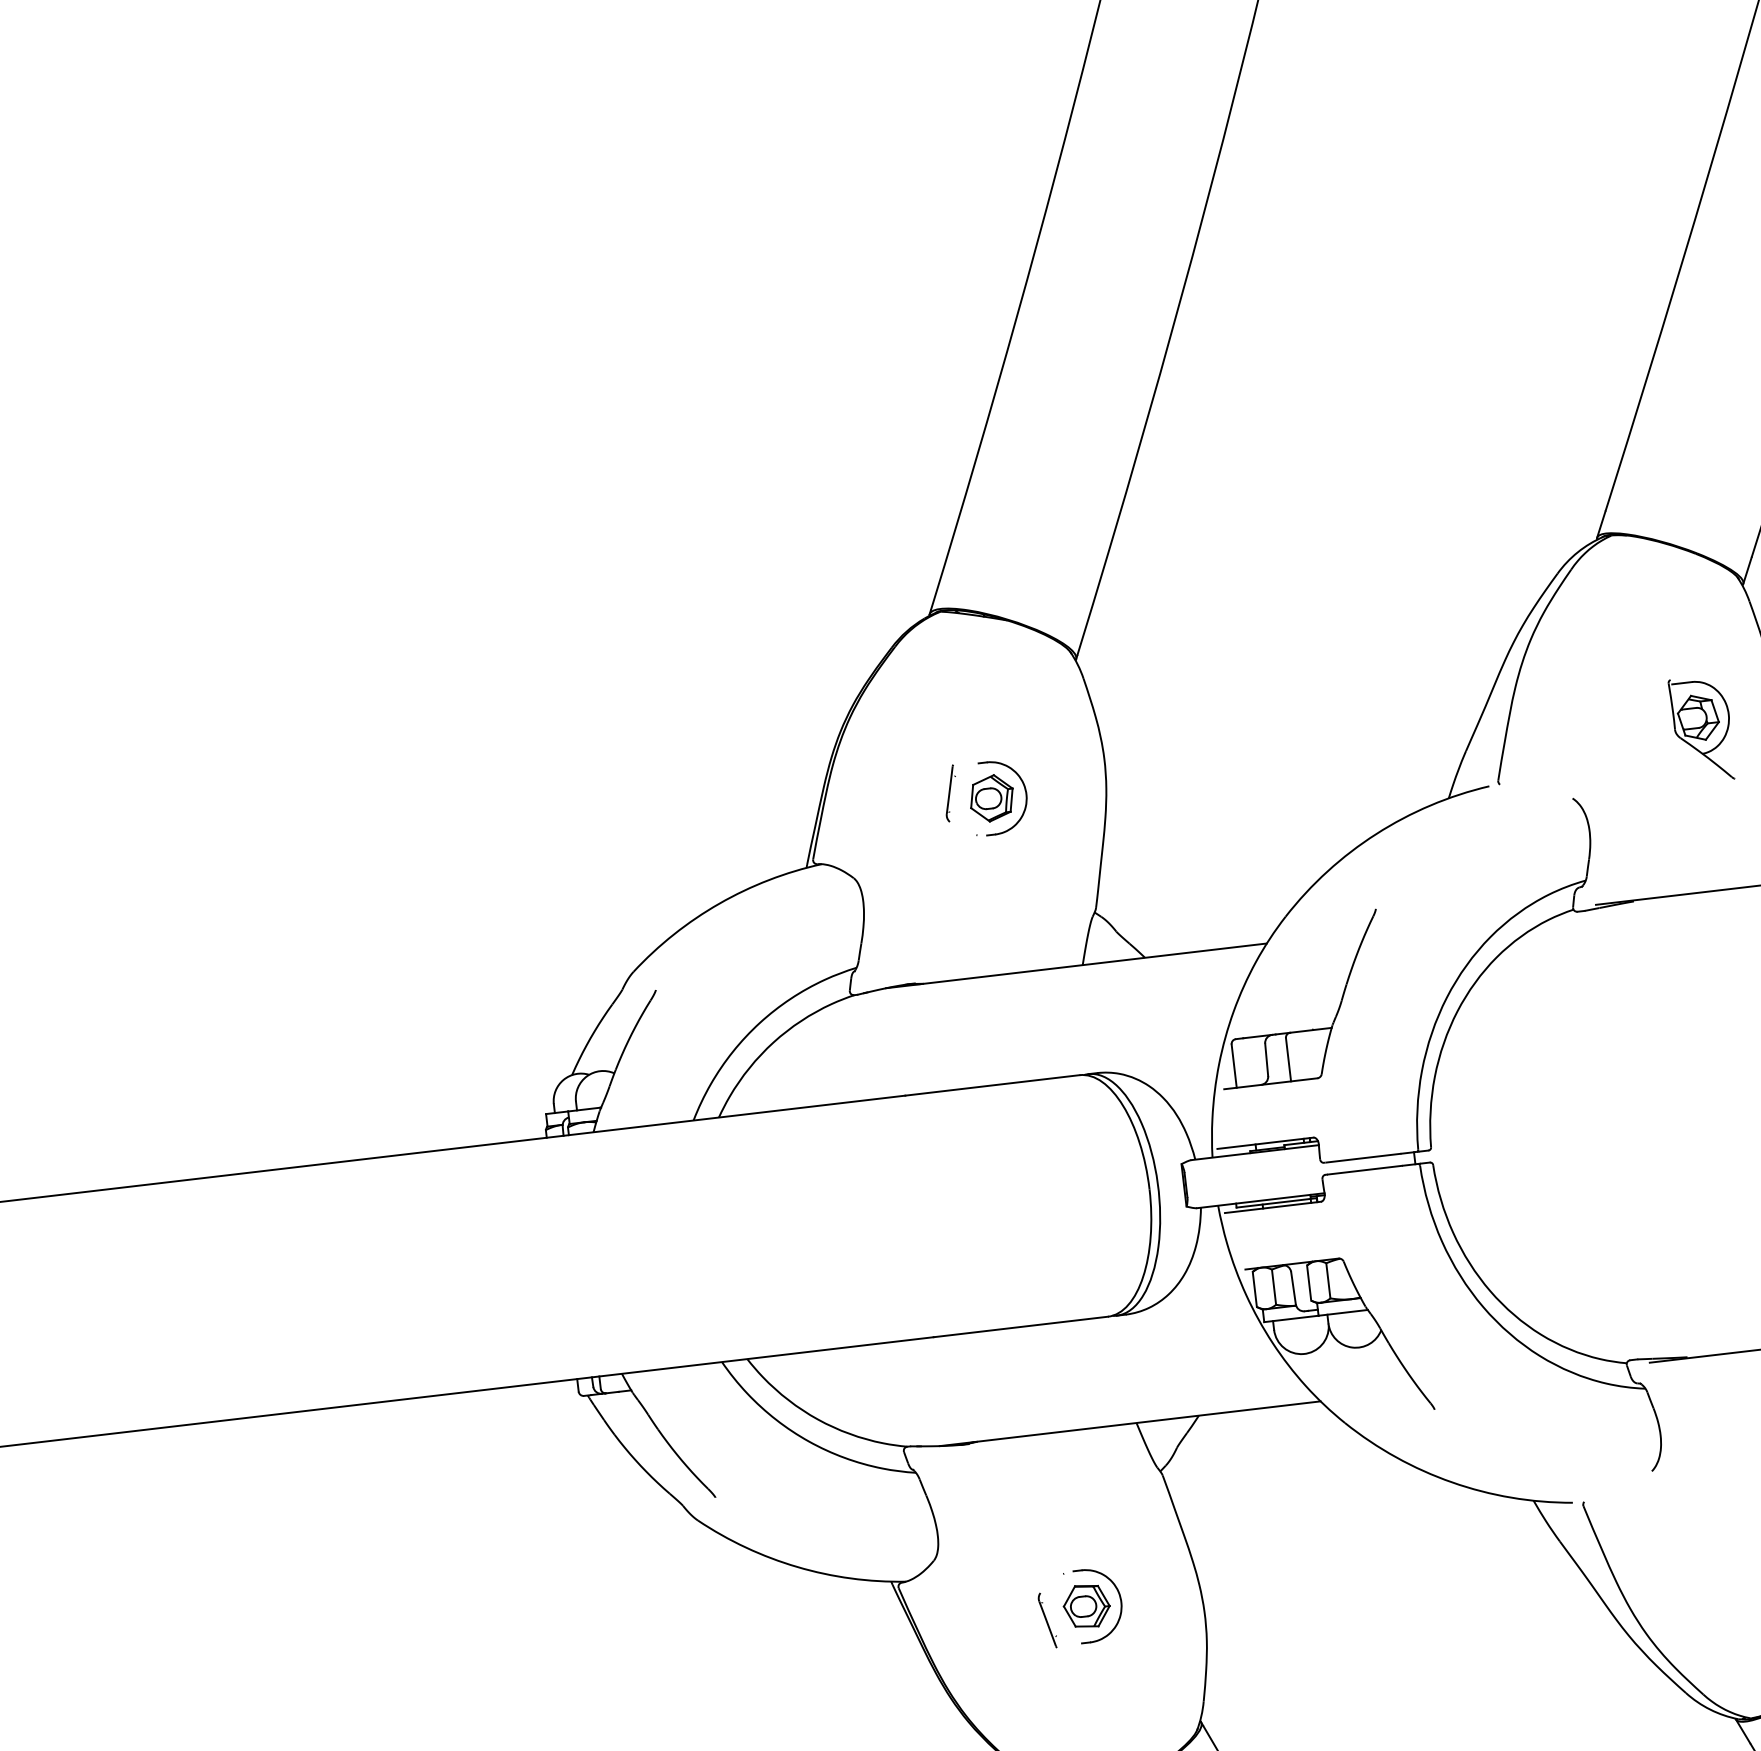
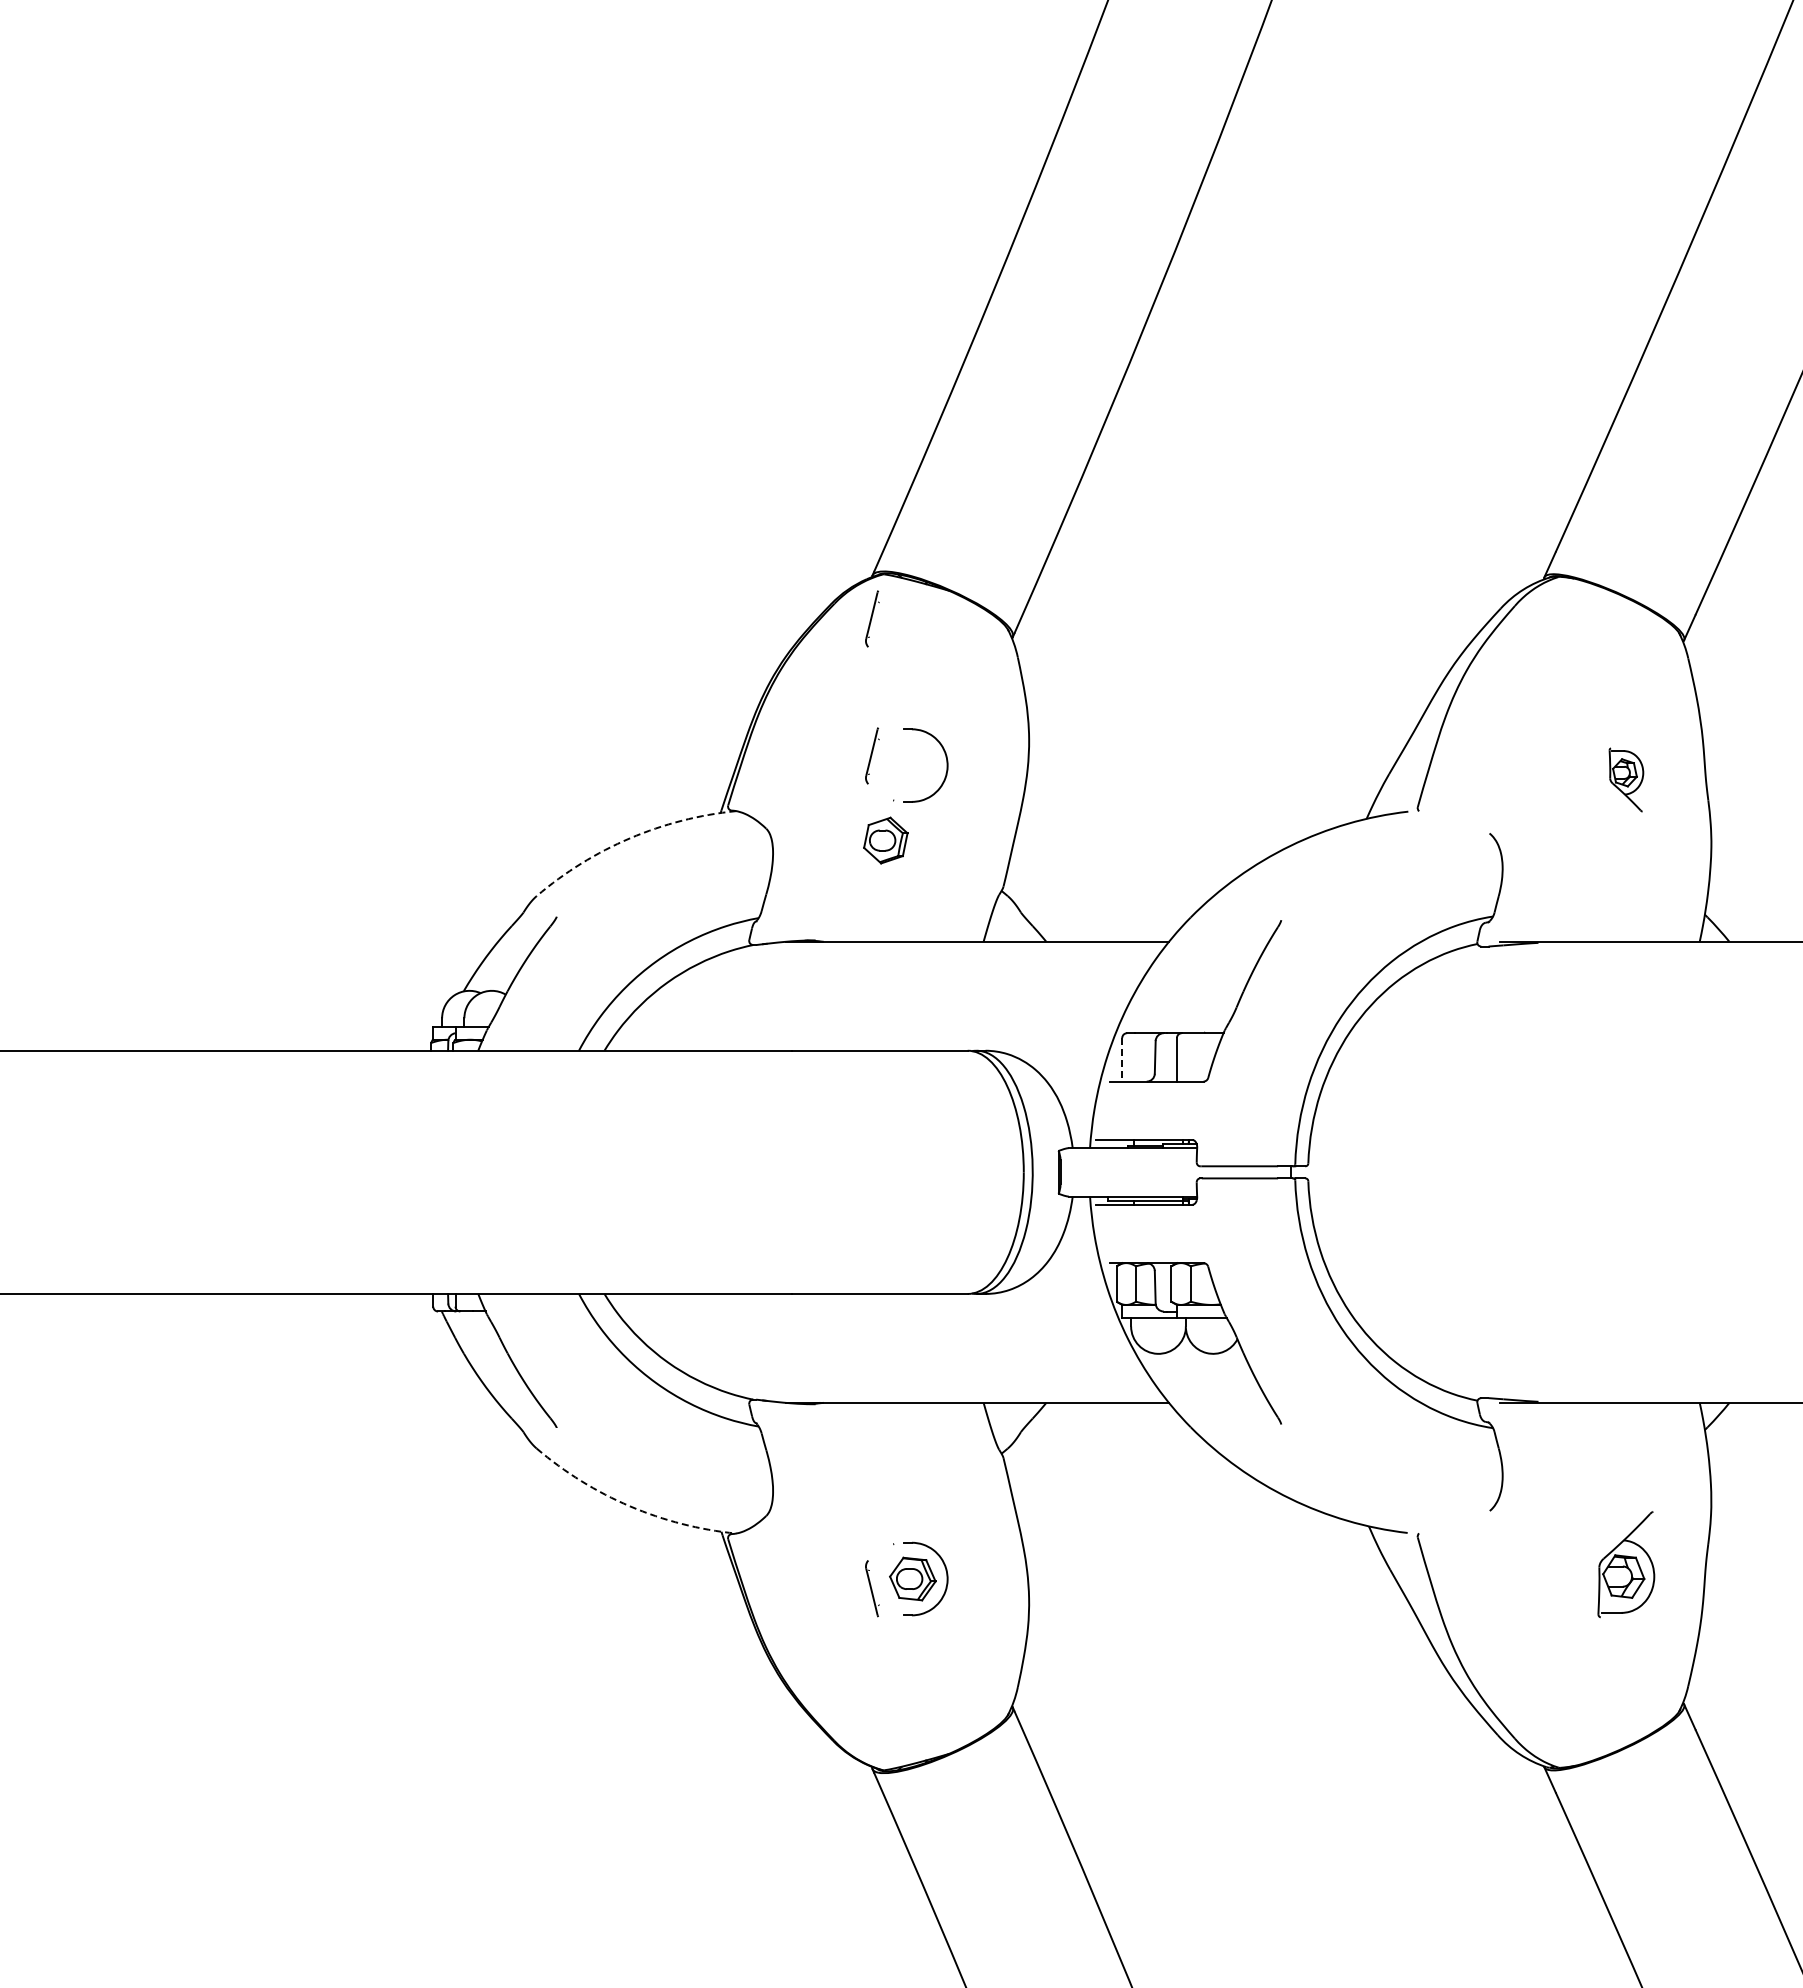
part: (934, 656) -> (872, 618), added
part: (1702, 728) -> (1626, 779), size x0.6
part: (991, 798) -> (885, 840), moved
arc: (719, 903) -> (630, 838), solid -> dashed
line: (1234, 1065) -> (1122, 1059), solid -> dashed
arc: (797, 1567) -> (630, 1506), solid -> dashed

